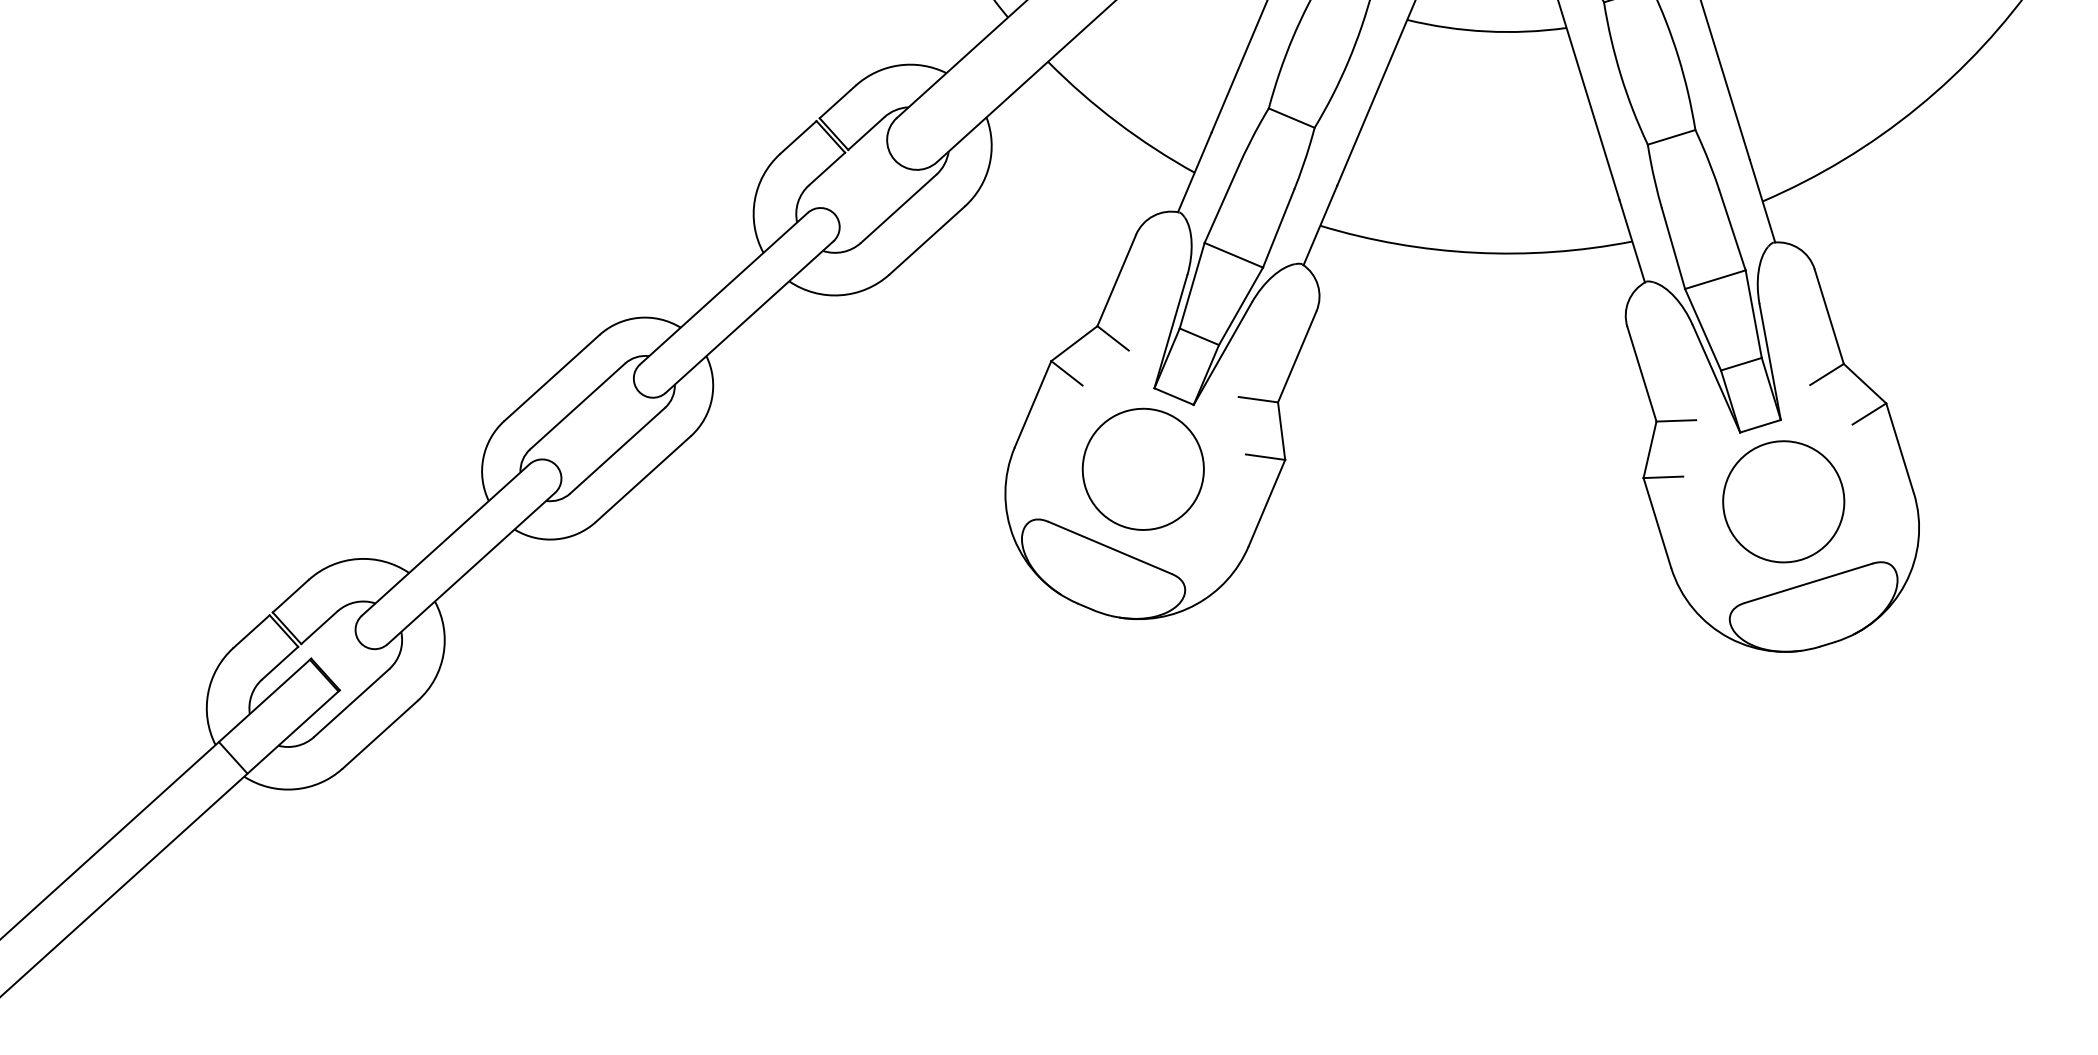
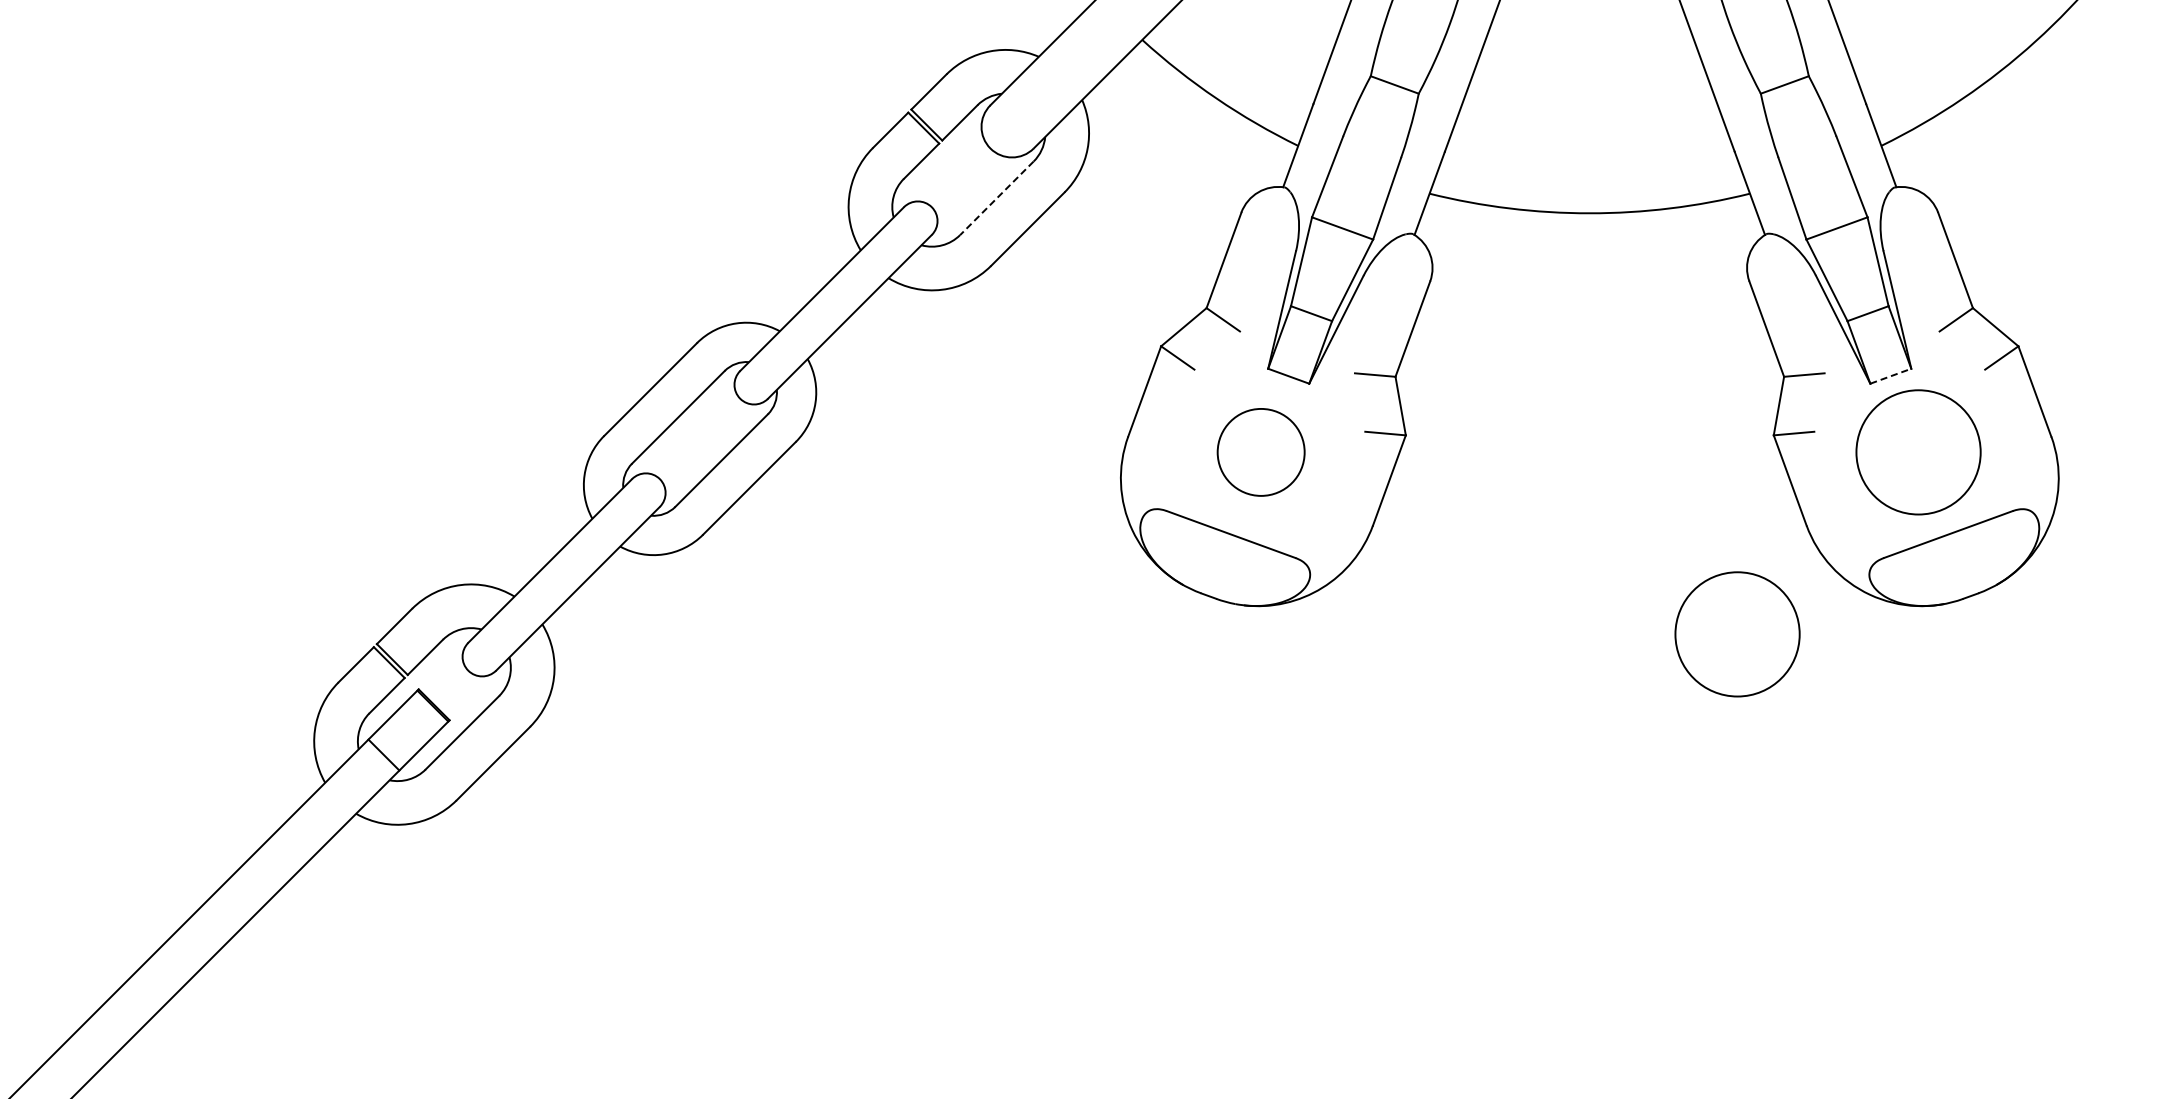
line: (898, 209) -> (996, 198), solid -> dashed
line: (1760, 426) -> (1890, 376), solid -> dashed
circle: (1143, 469) -> (1261, 452), size x0.7
circle: (1598, 670) -> (1737, 634), added
line: (232, 757) -> (383, 754), moved

